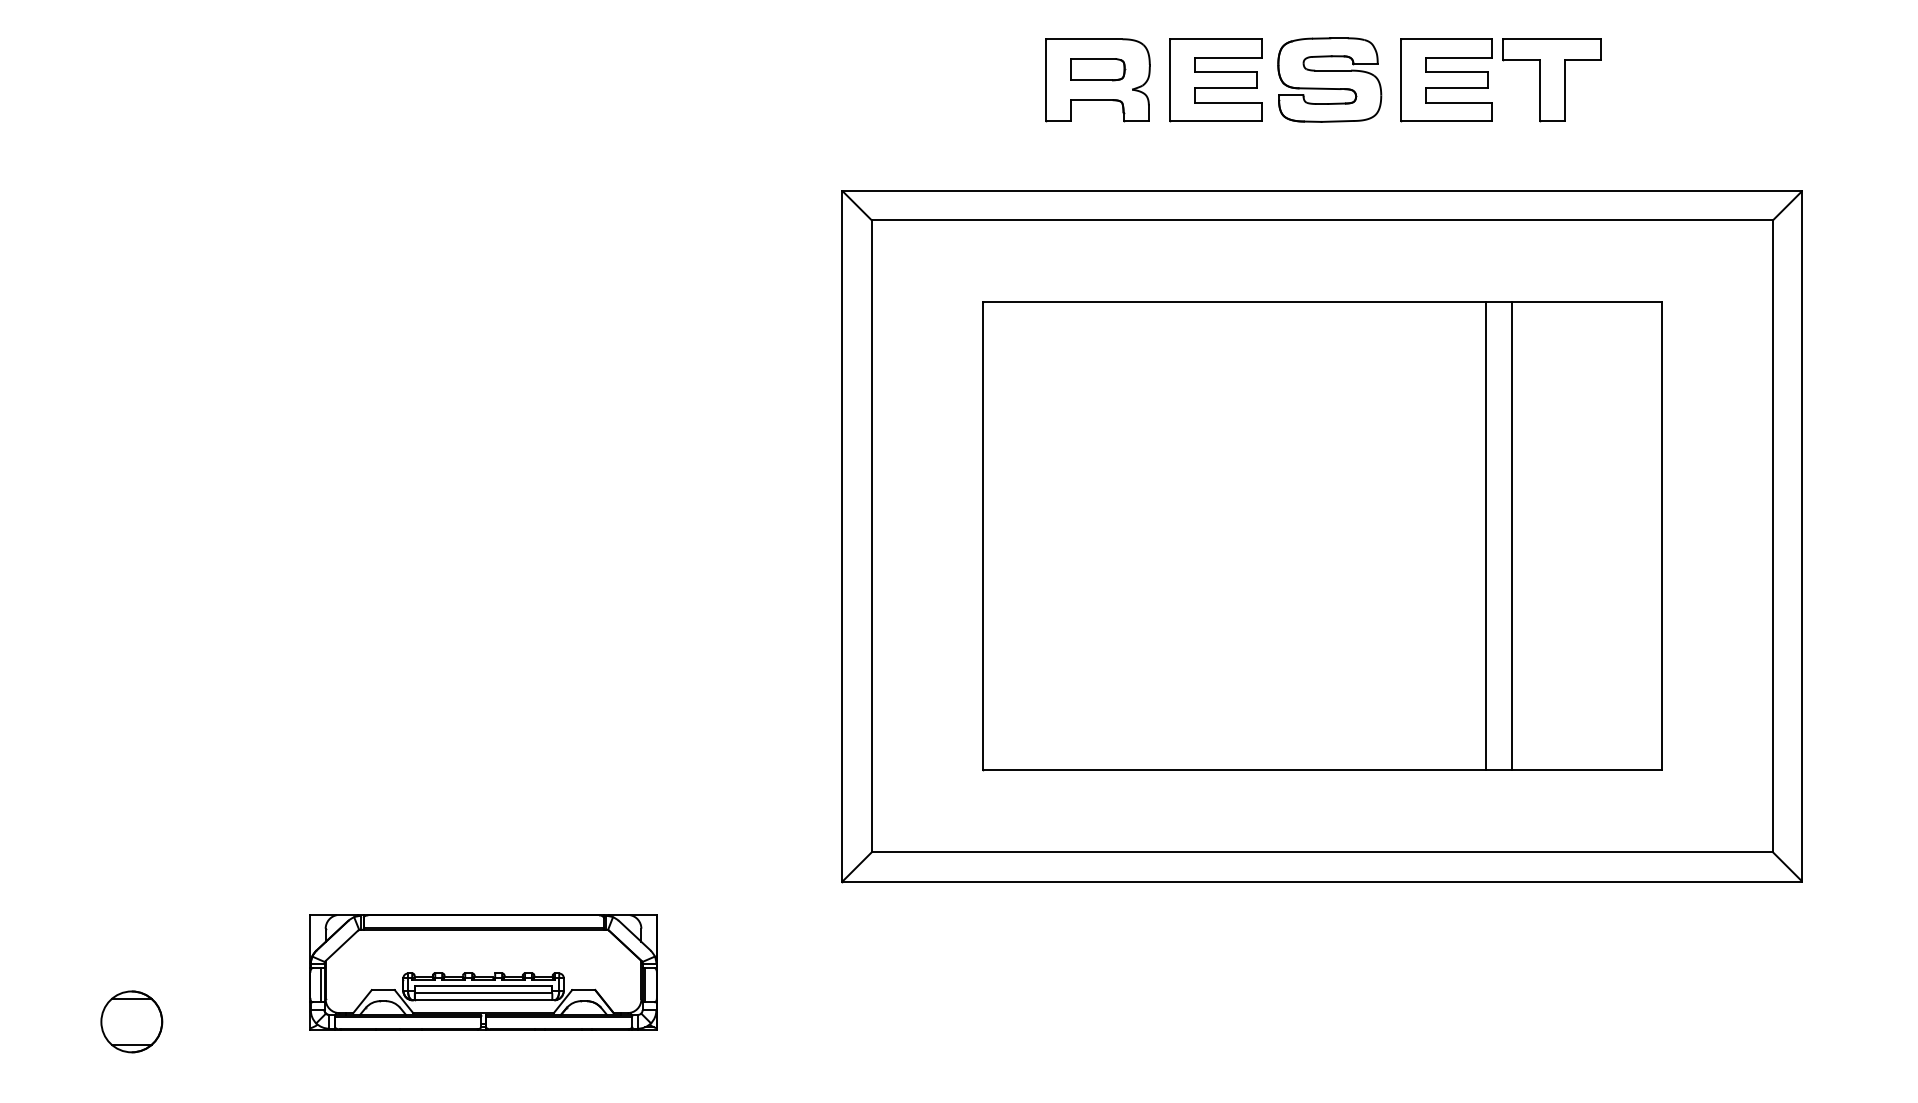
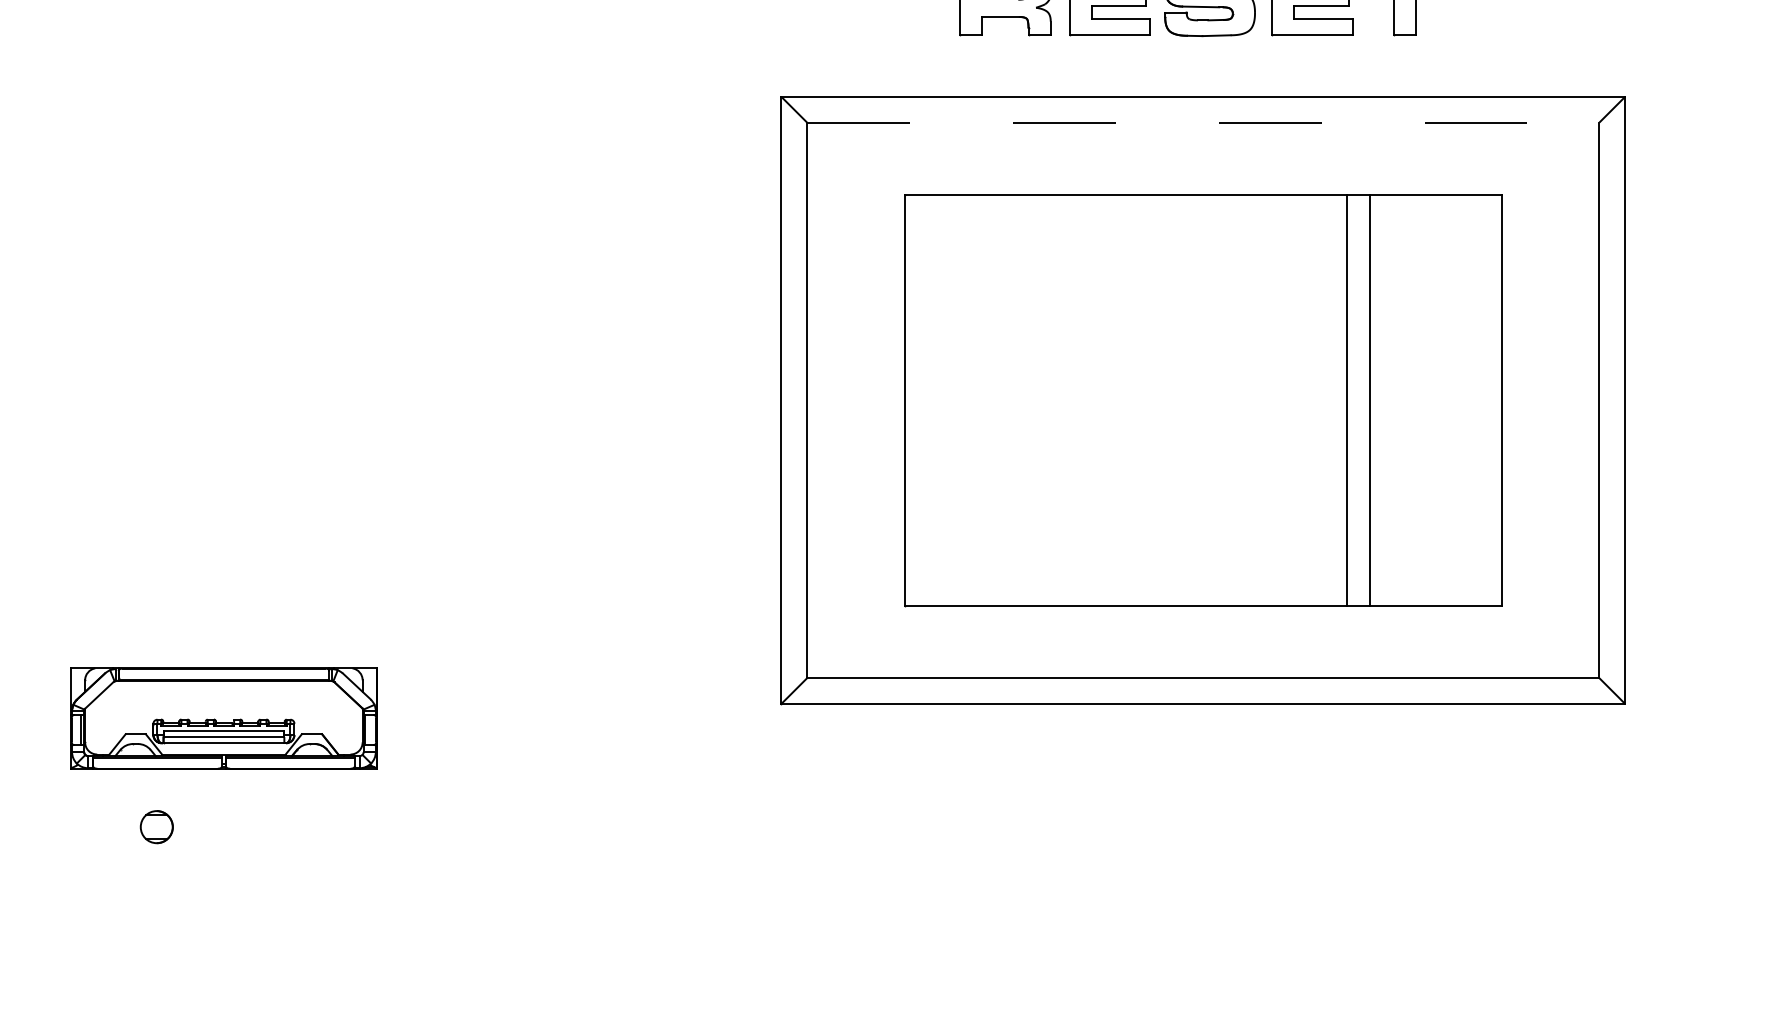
line: (1322, 220) -> (1203, 122), solid -> dashed
part: (483, 972) -> (223, 718), moved
part: (131, 1021) -> (156, 826), size x0.6

